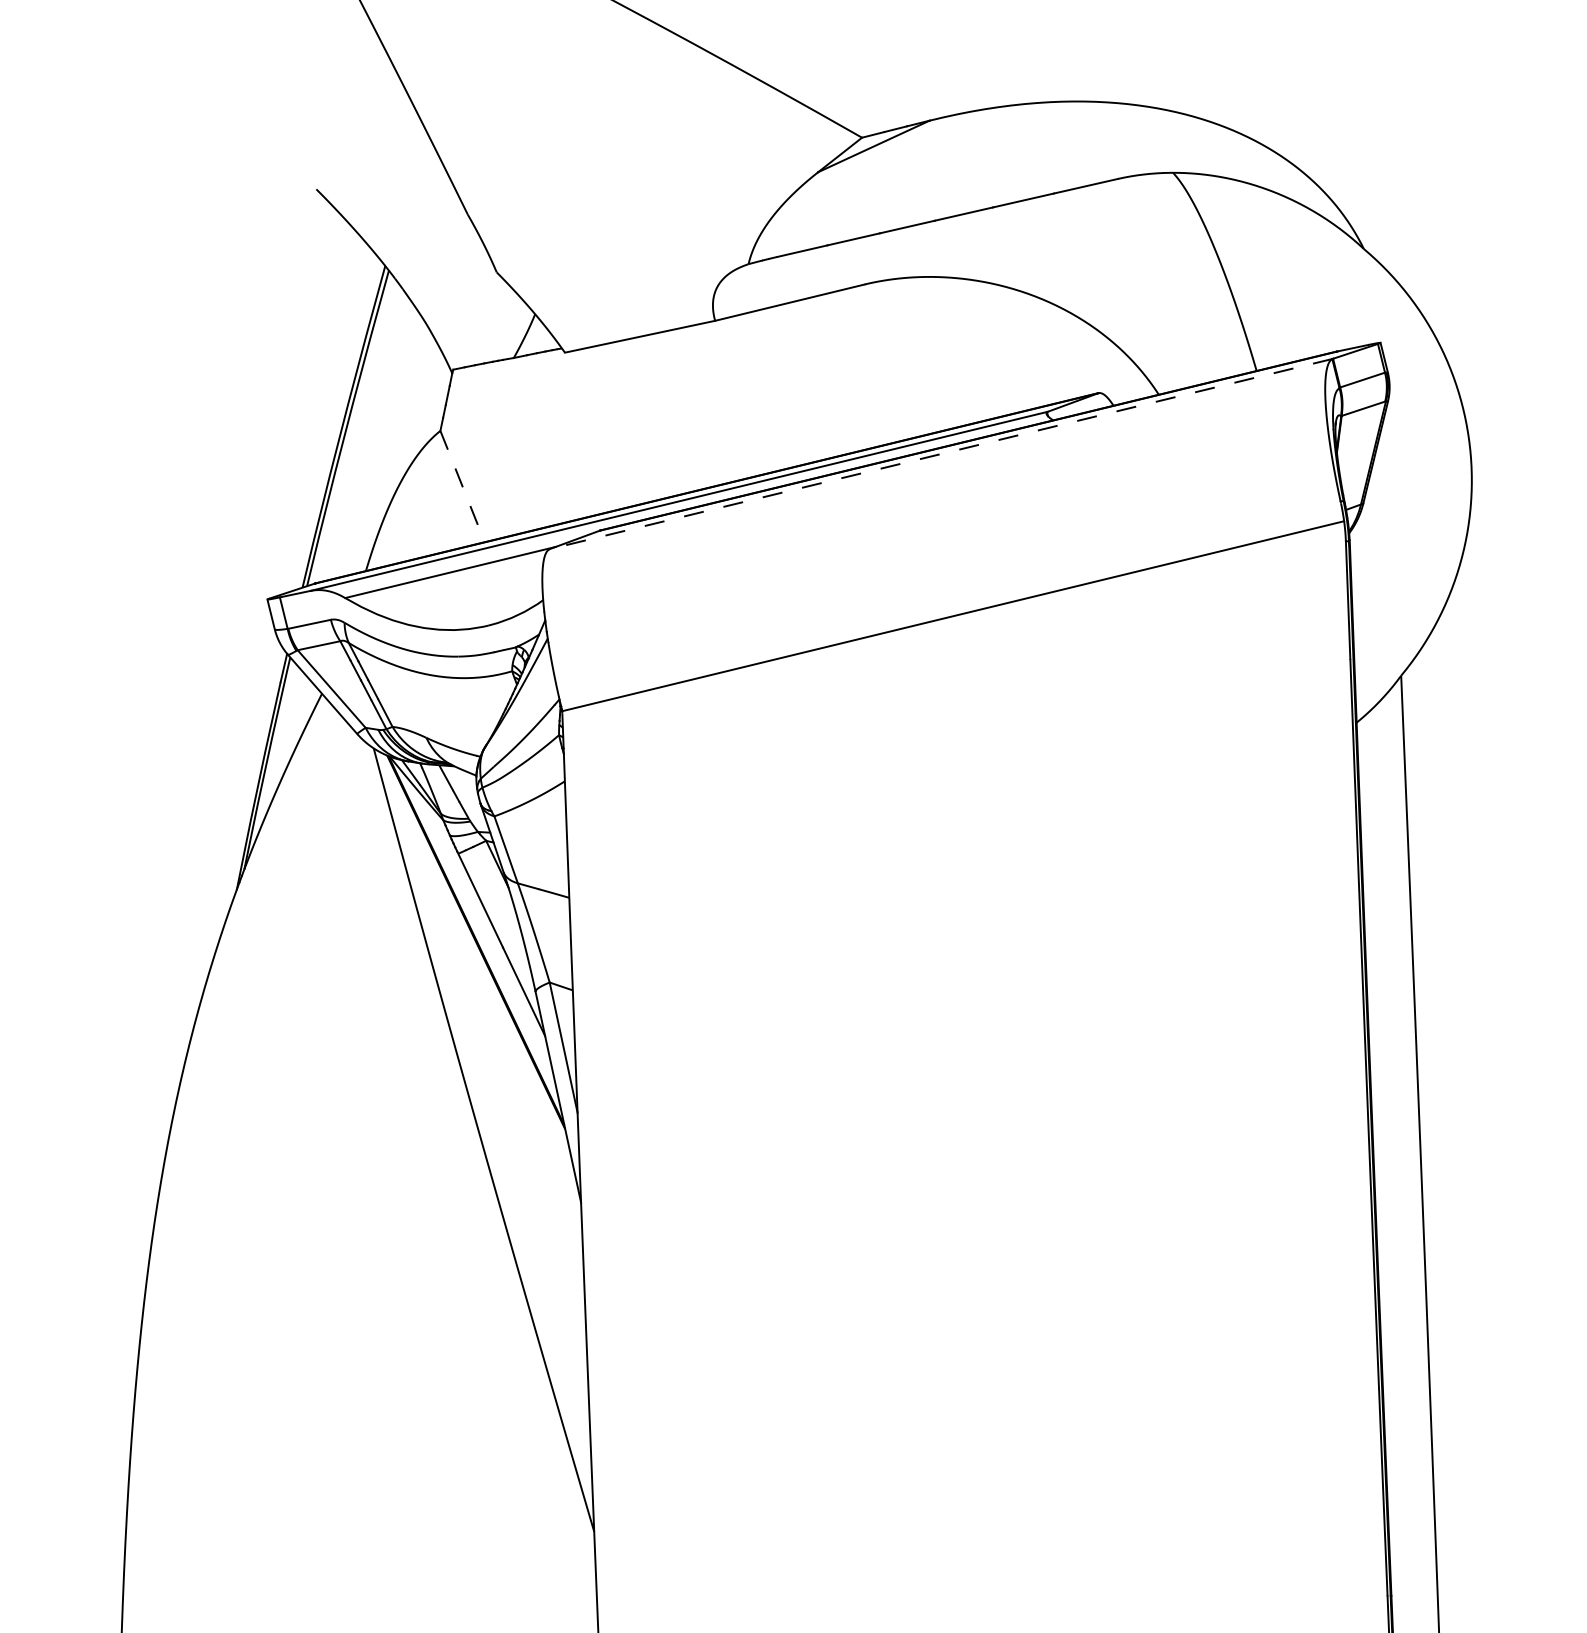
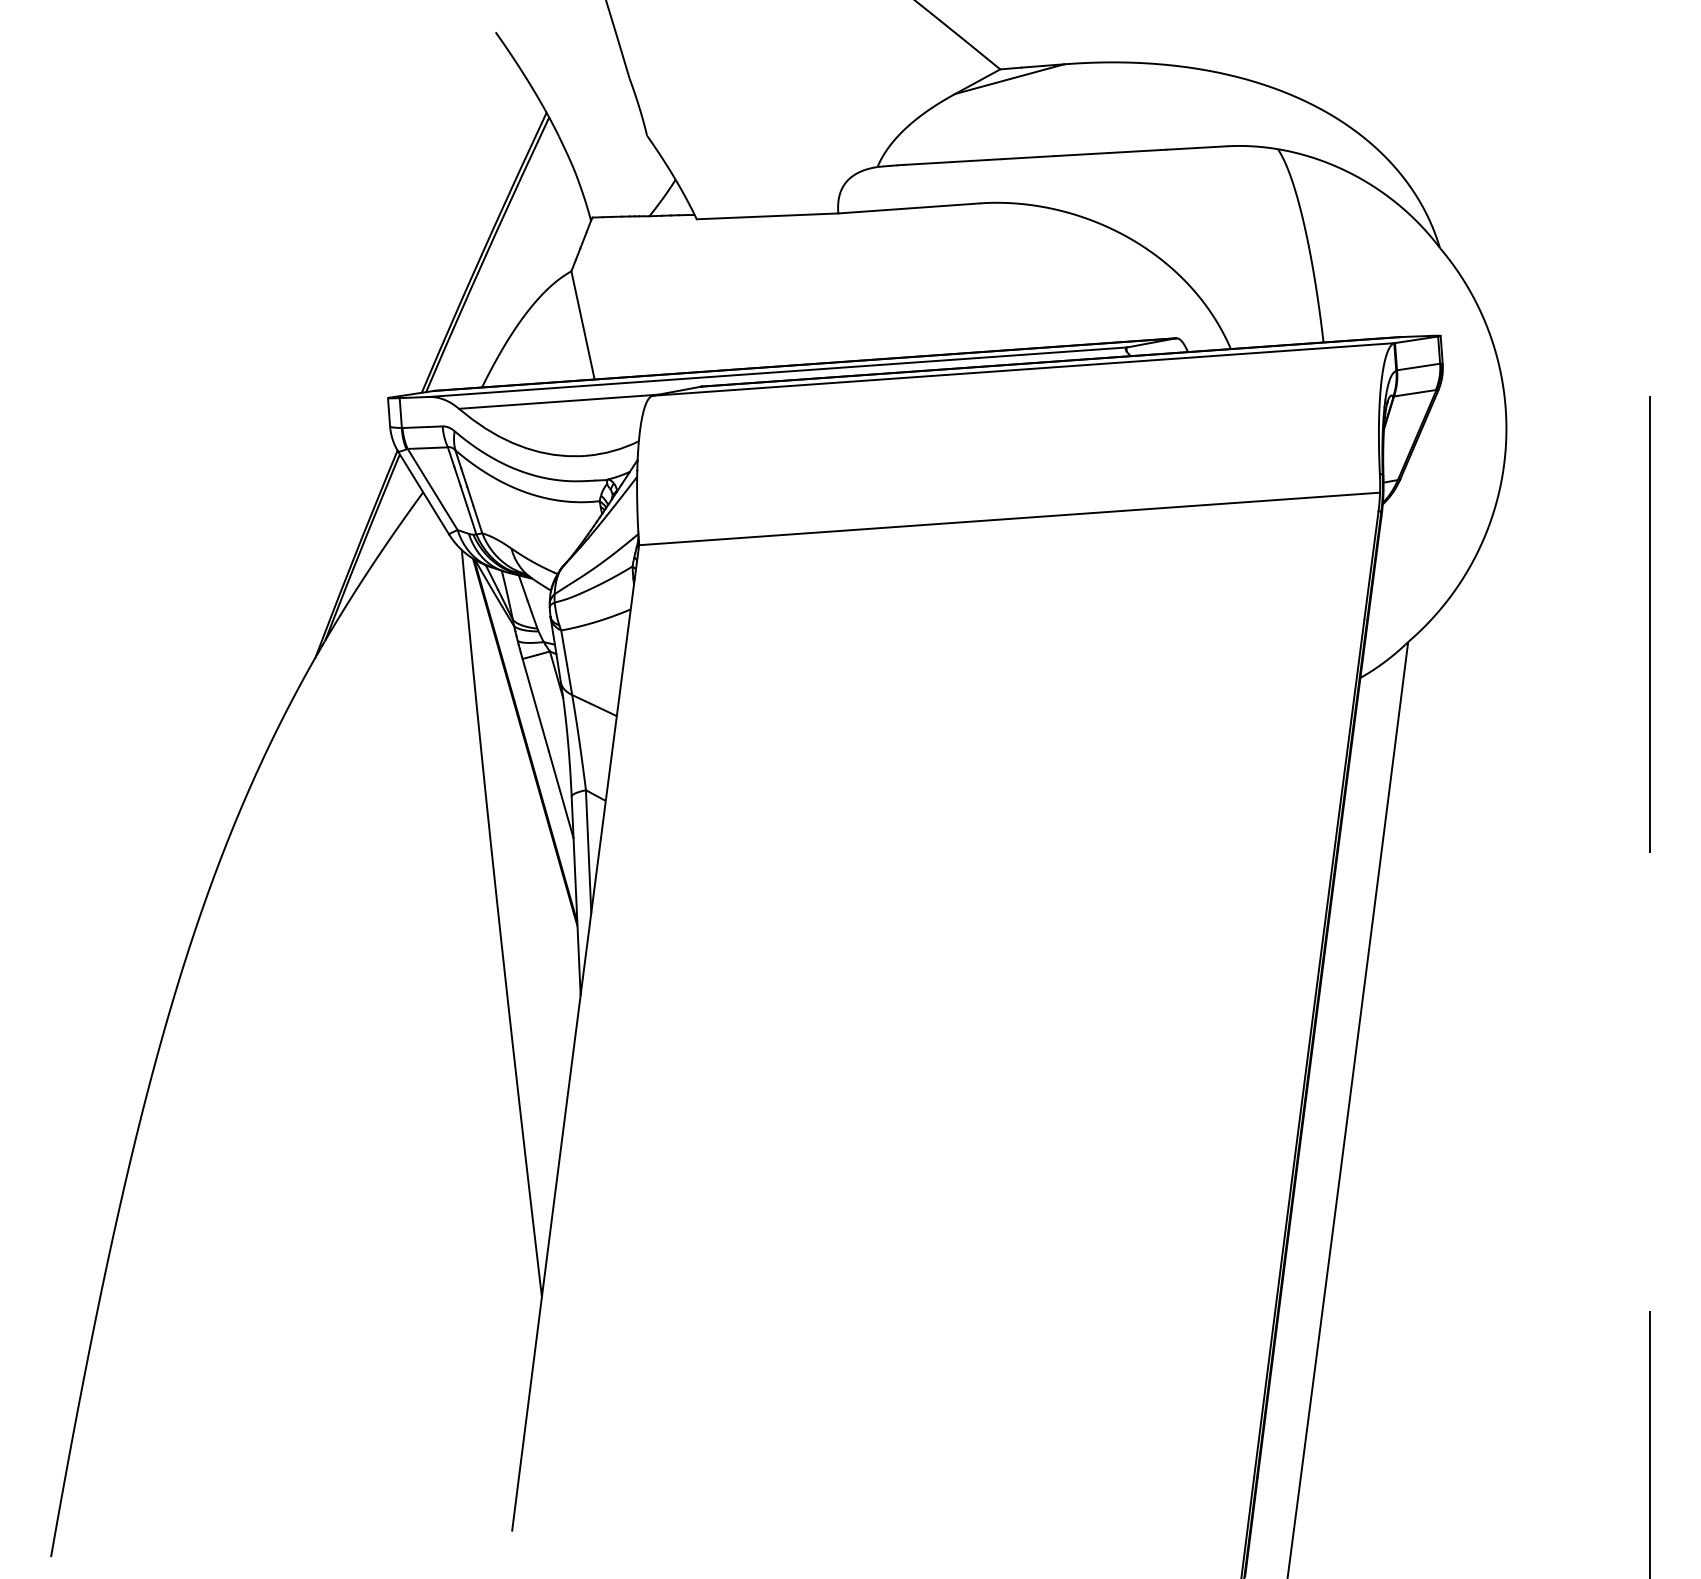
line: (941, 454) -> (1023, 369), dashed -> solid
line: (463, 486) -> (583, 325), dashed -> solid

